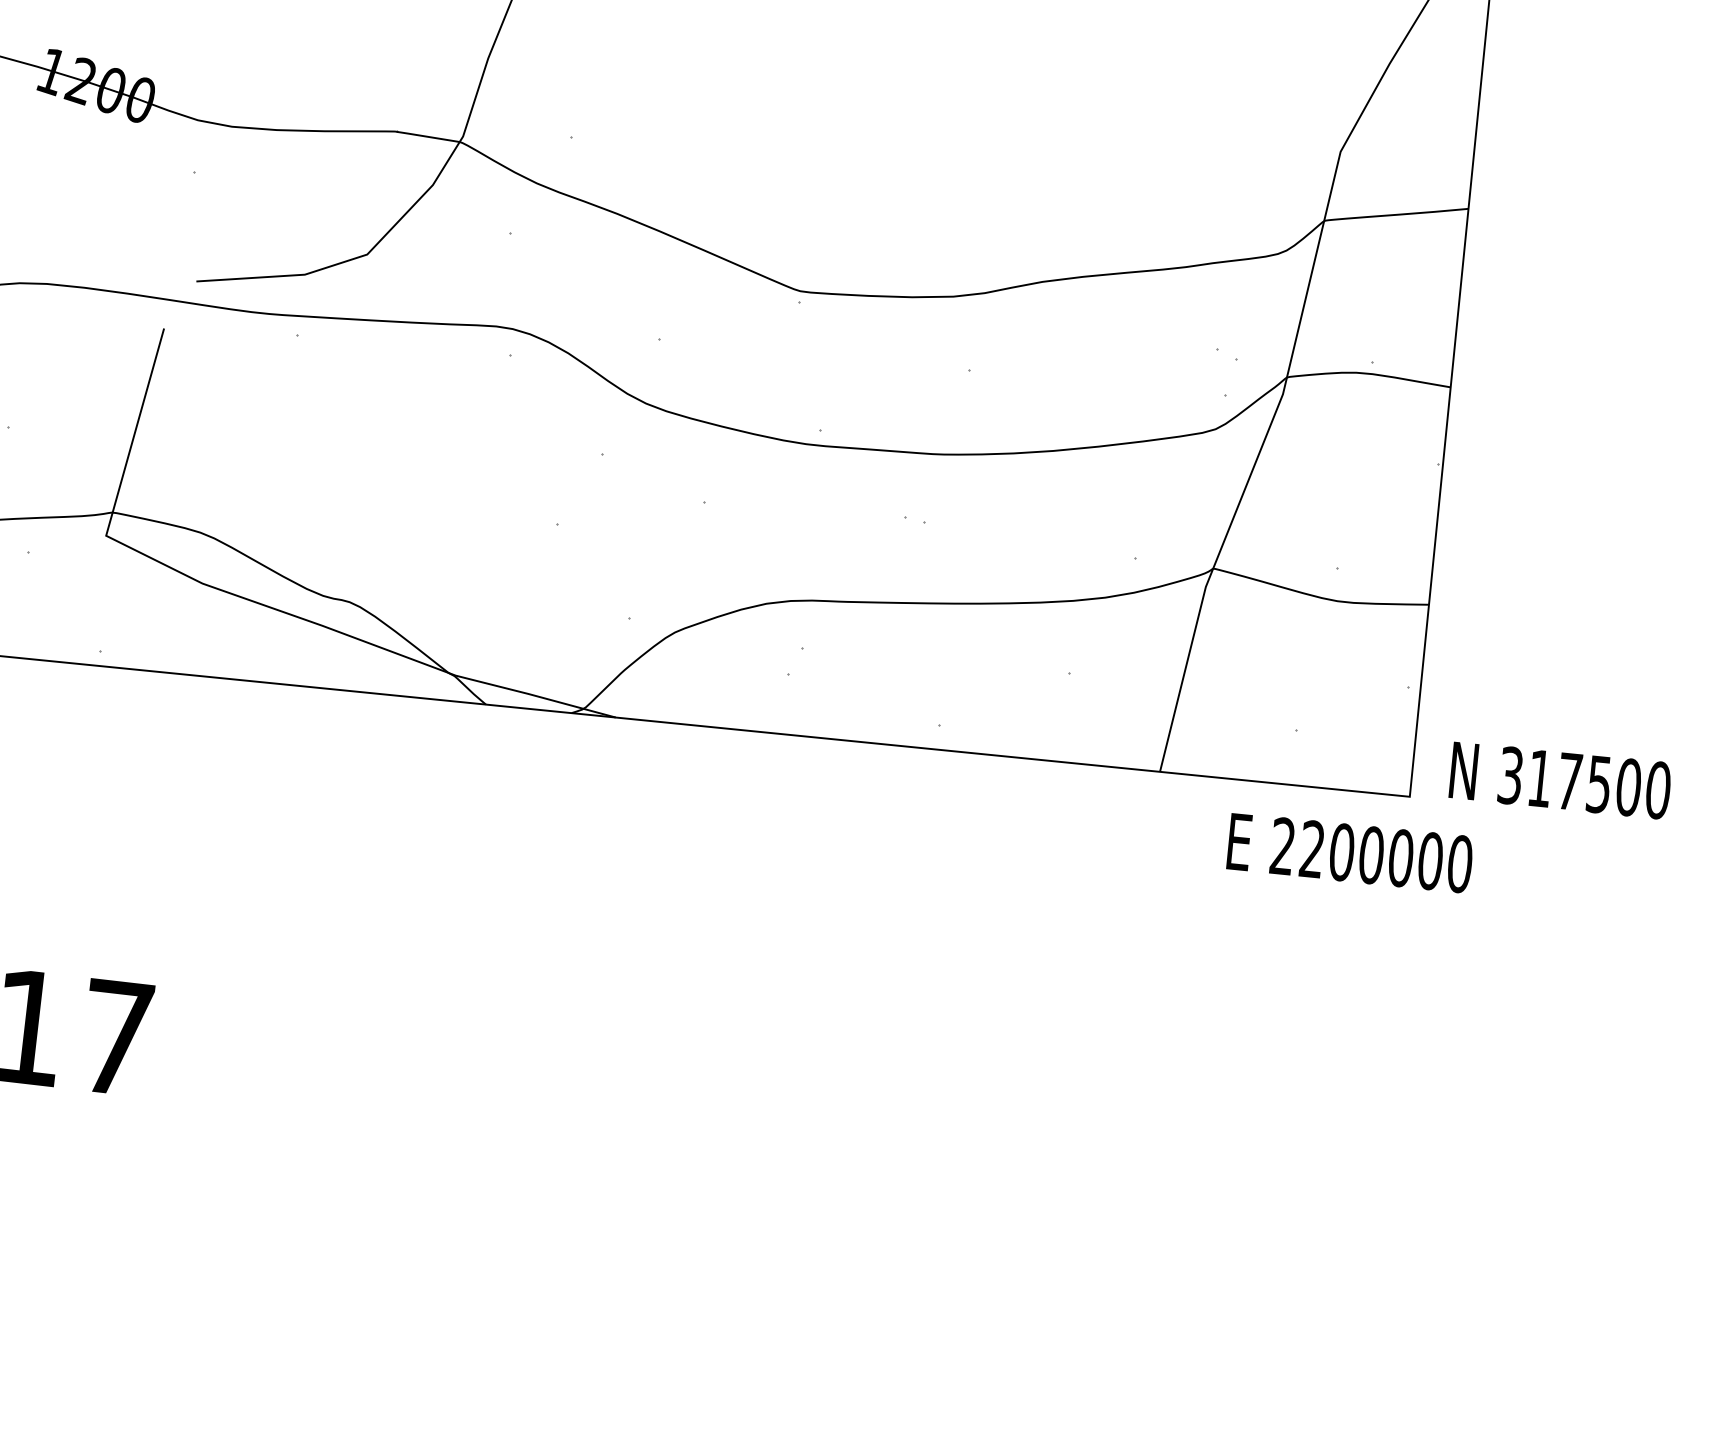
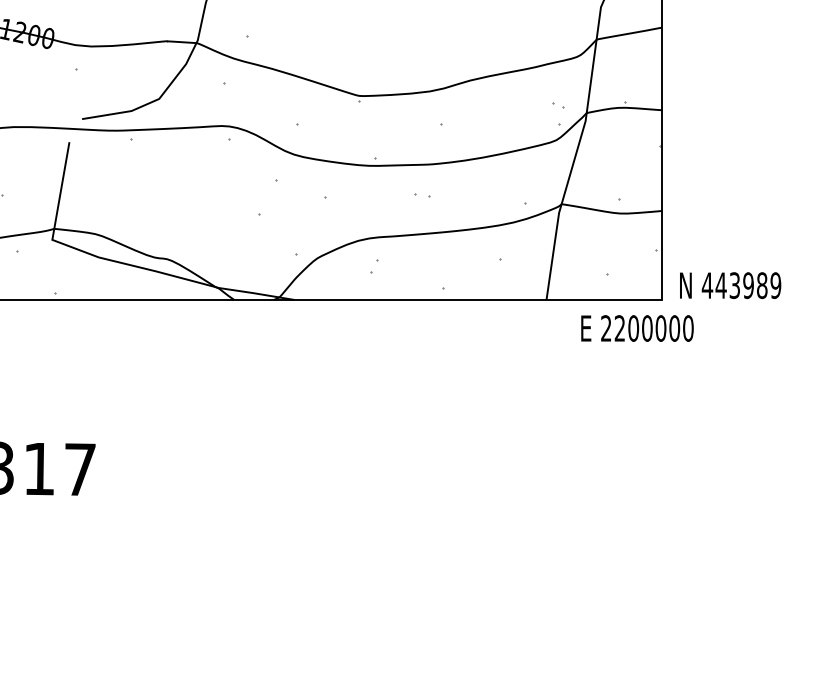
part: (914, 519) -> (422, 195), size x1.6
text: (1584, 782) -> (741, 285), 317500 -> 443989

